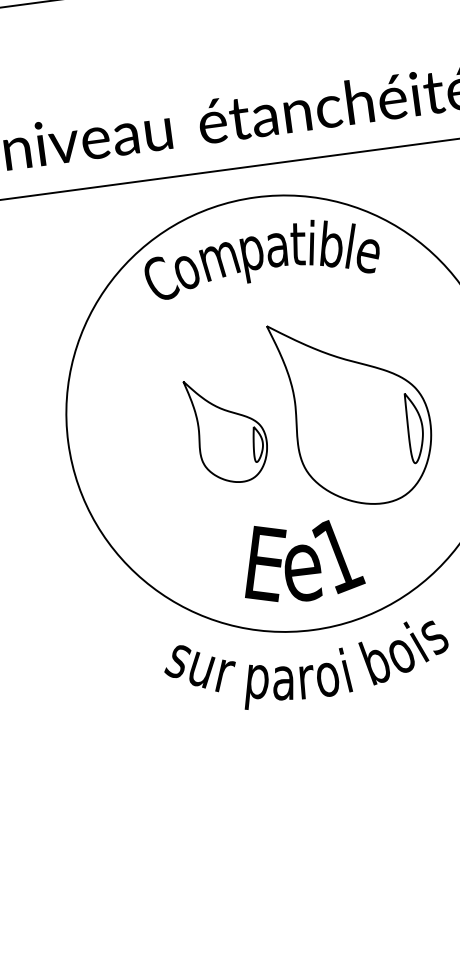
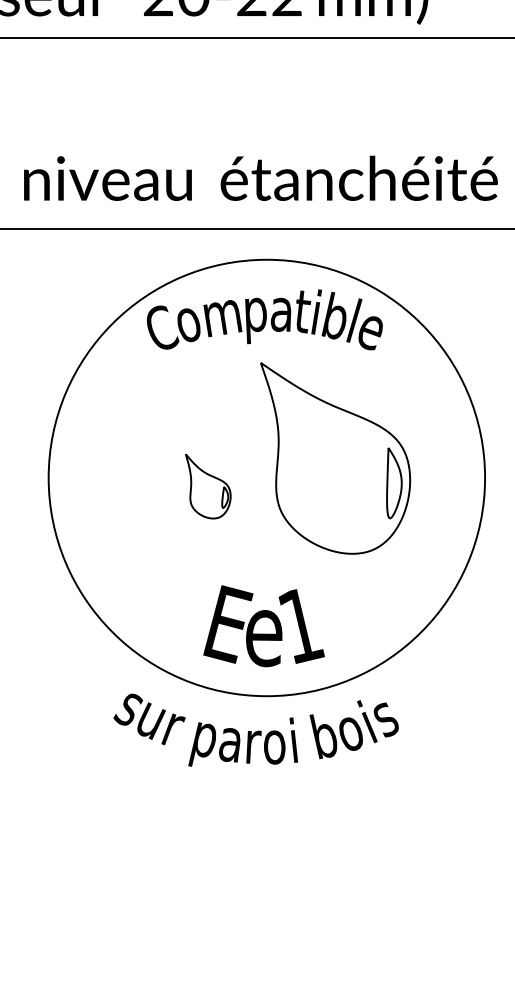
part: (353, 411) -> (335, 458), moved
part: (227, 429) -> (208, 486), size x0.6

